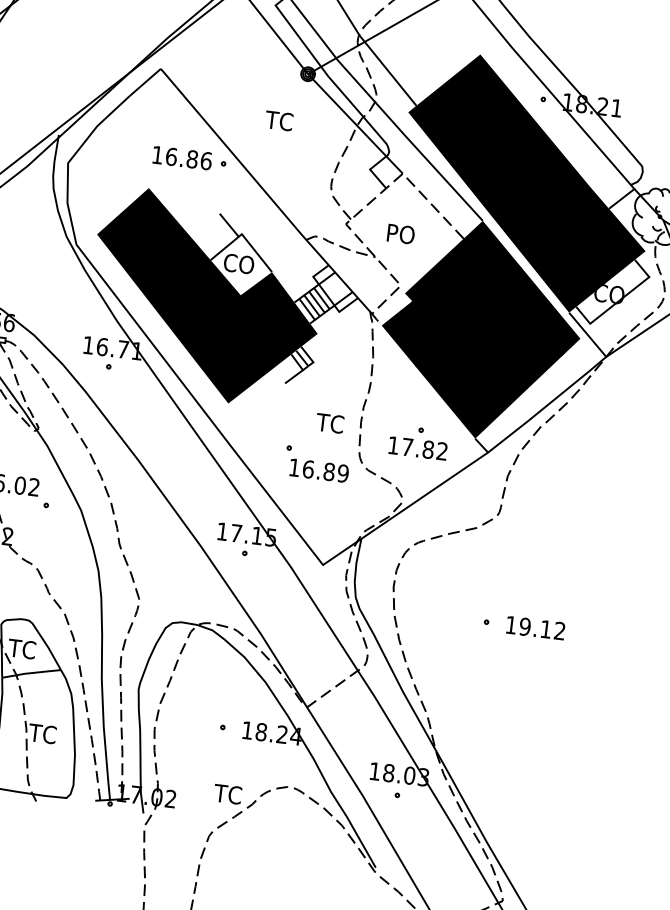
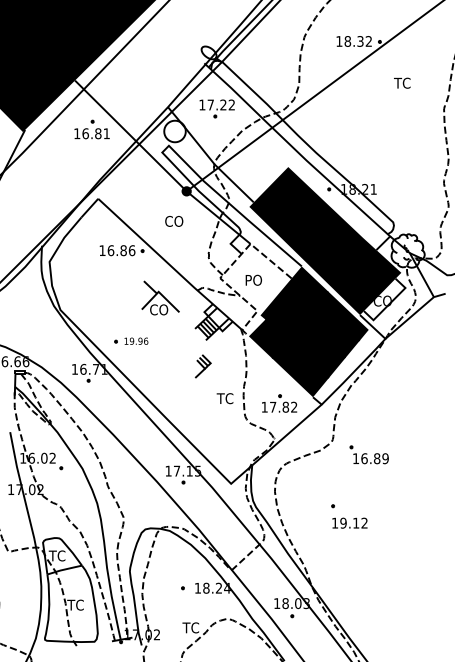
text: (280, 119) -> (173, 220), TC -> CO
fill: (205, 297) -> (141, 332), removed
part: (315, 463) -> (368, 454), moved
text: (535, 626) -> (349, 522), moved

